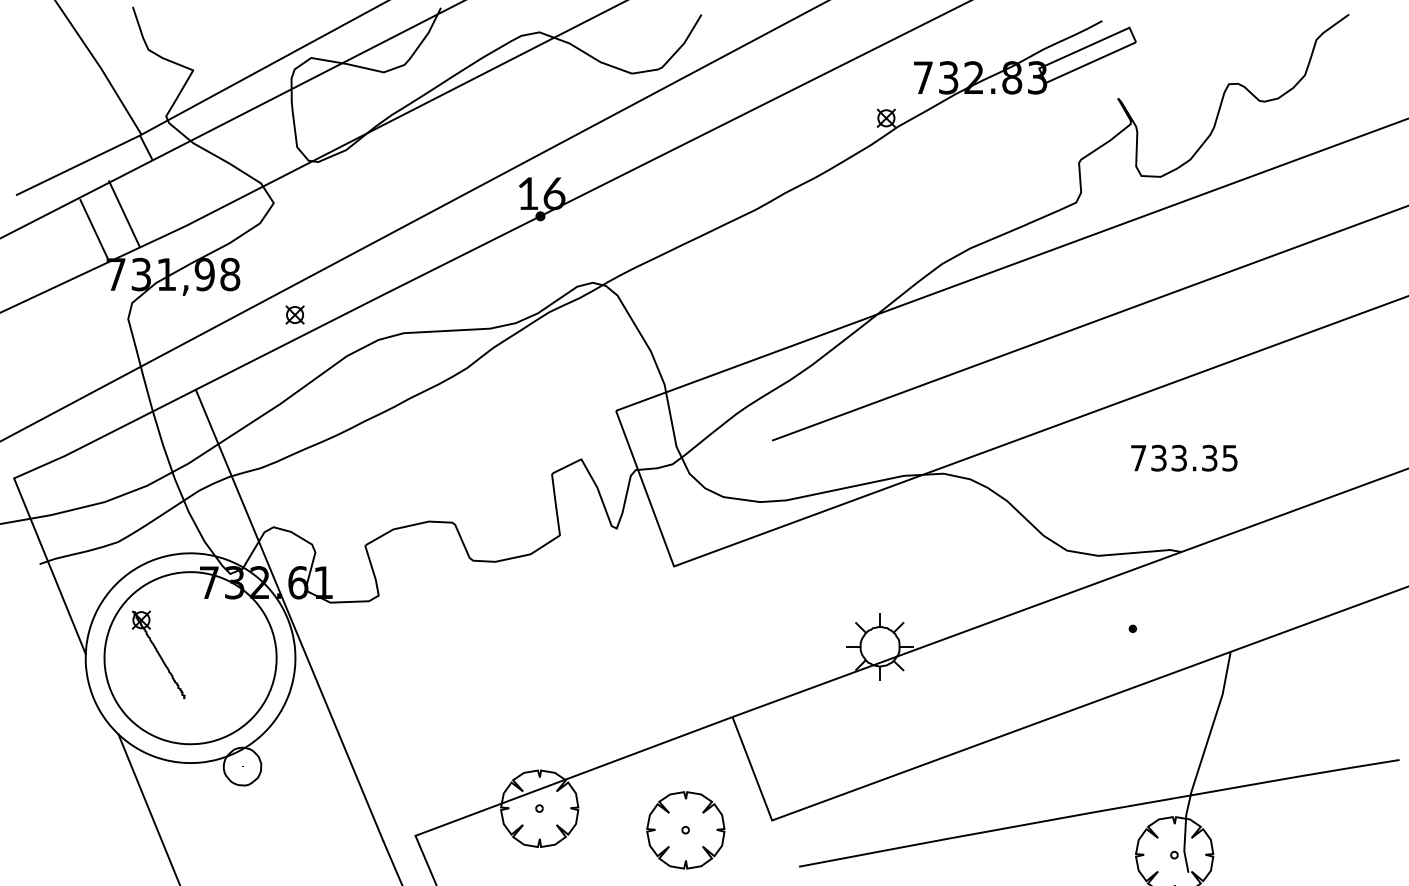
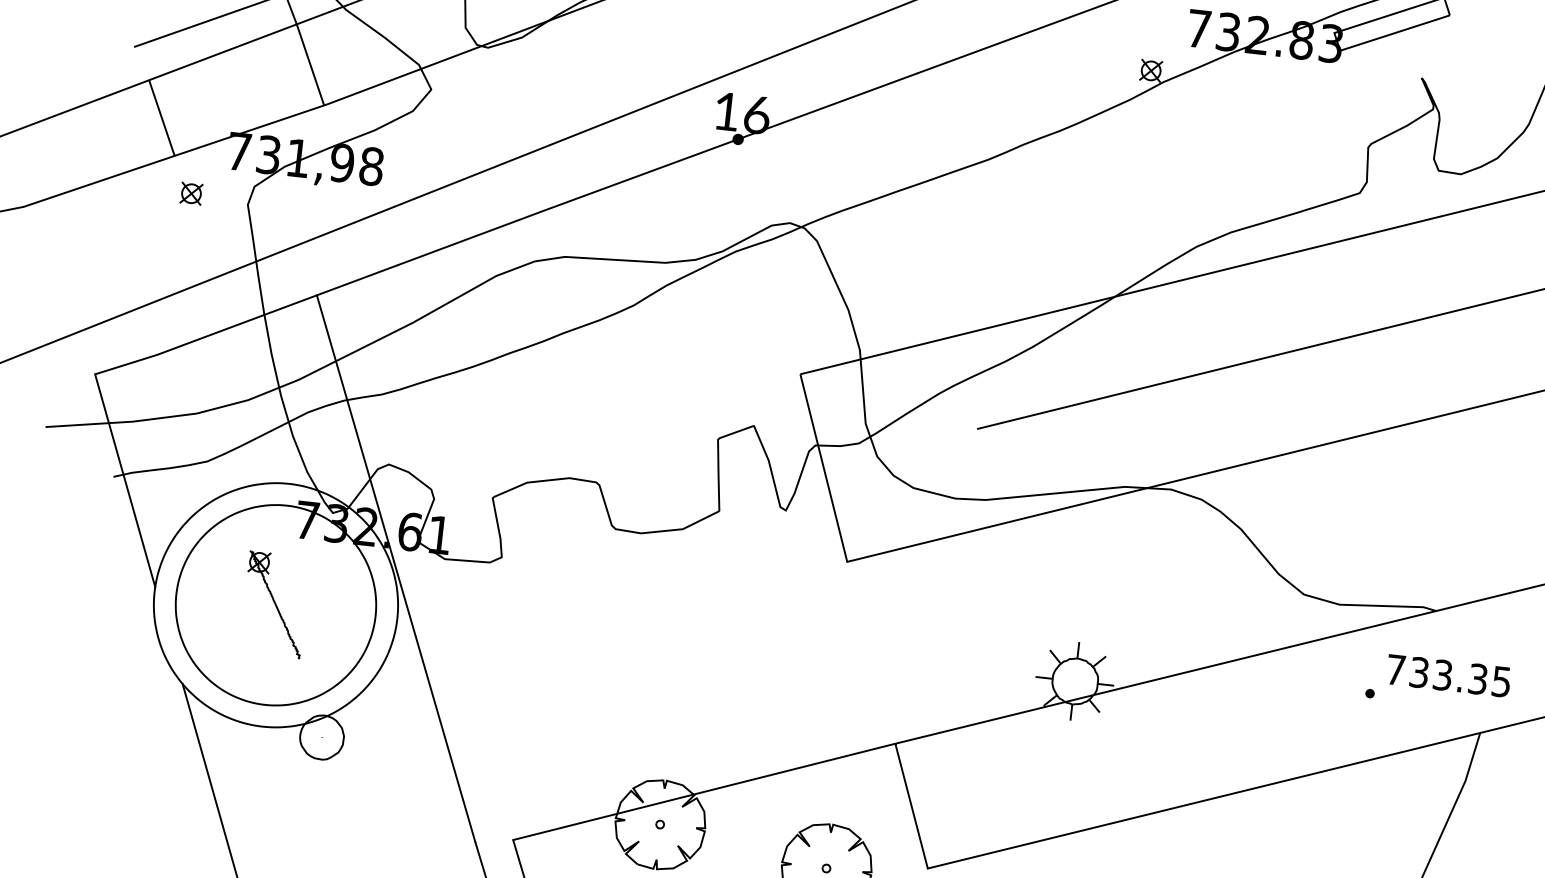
line: (123, 213) -> (309, 64), moved
line: (94, 230) -> (161, 118), moved
part: (294, 314) -> (190, 193), moved
text: (1184, 457) -> (1449, 675), moved
part: (158, 654) -> (274, 604), moved

